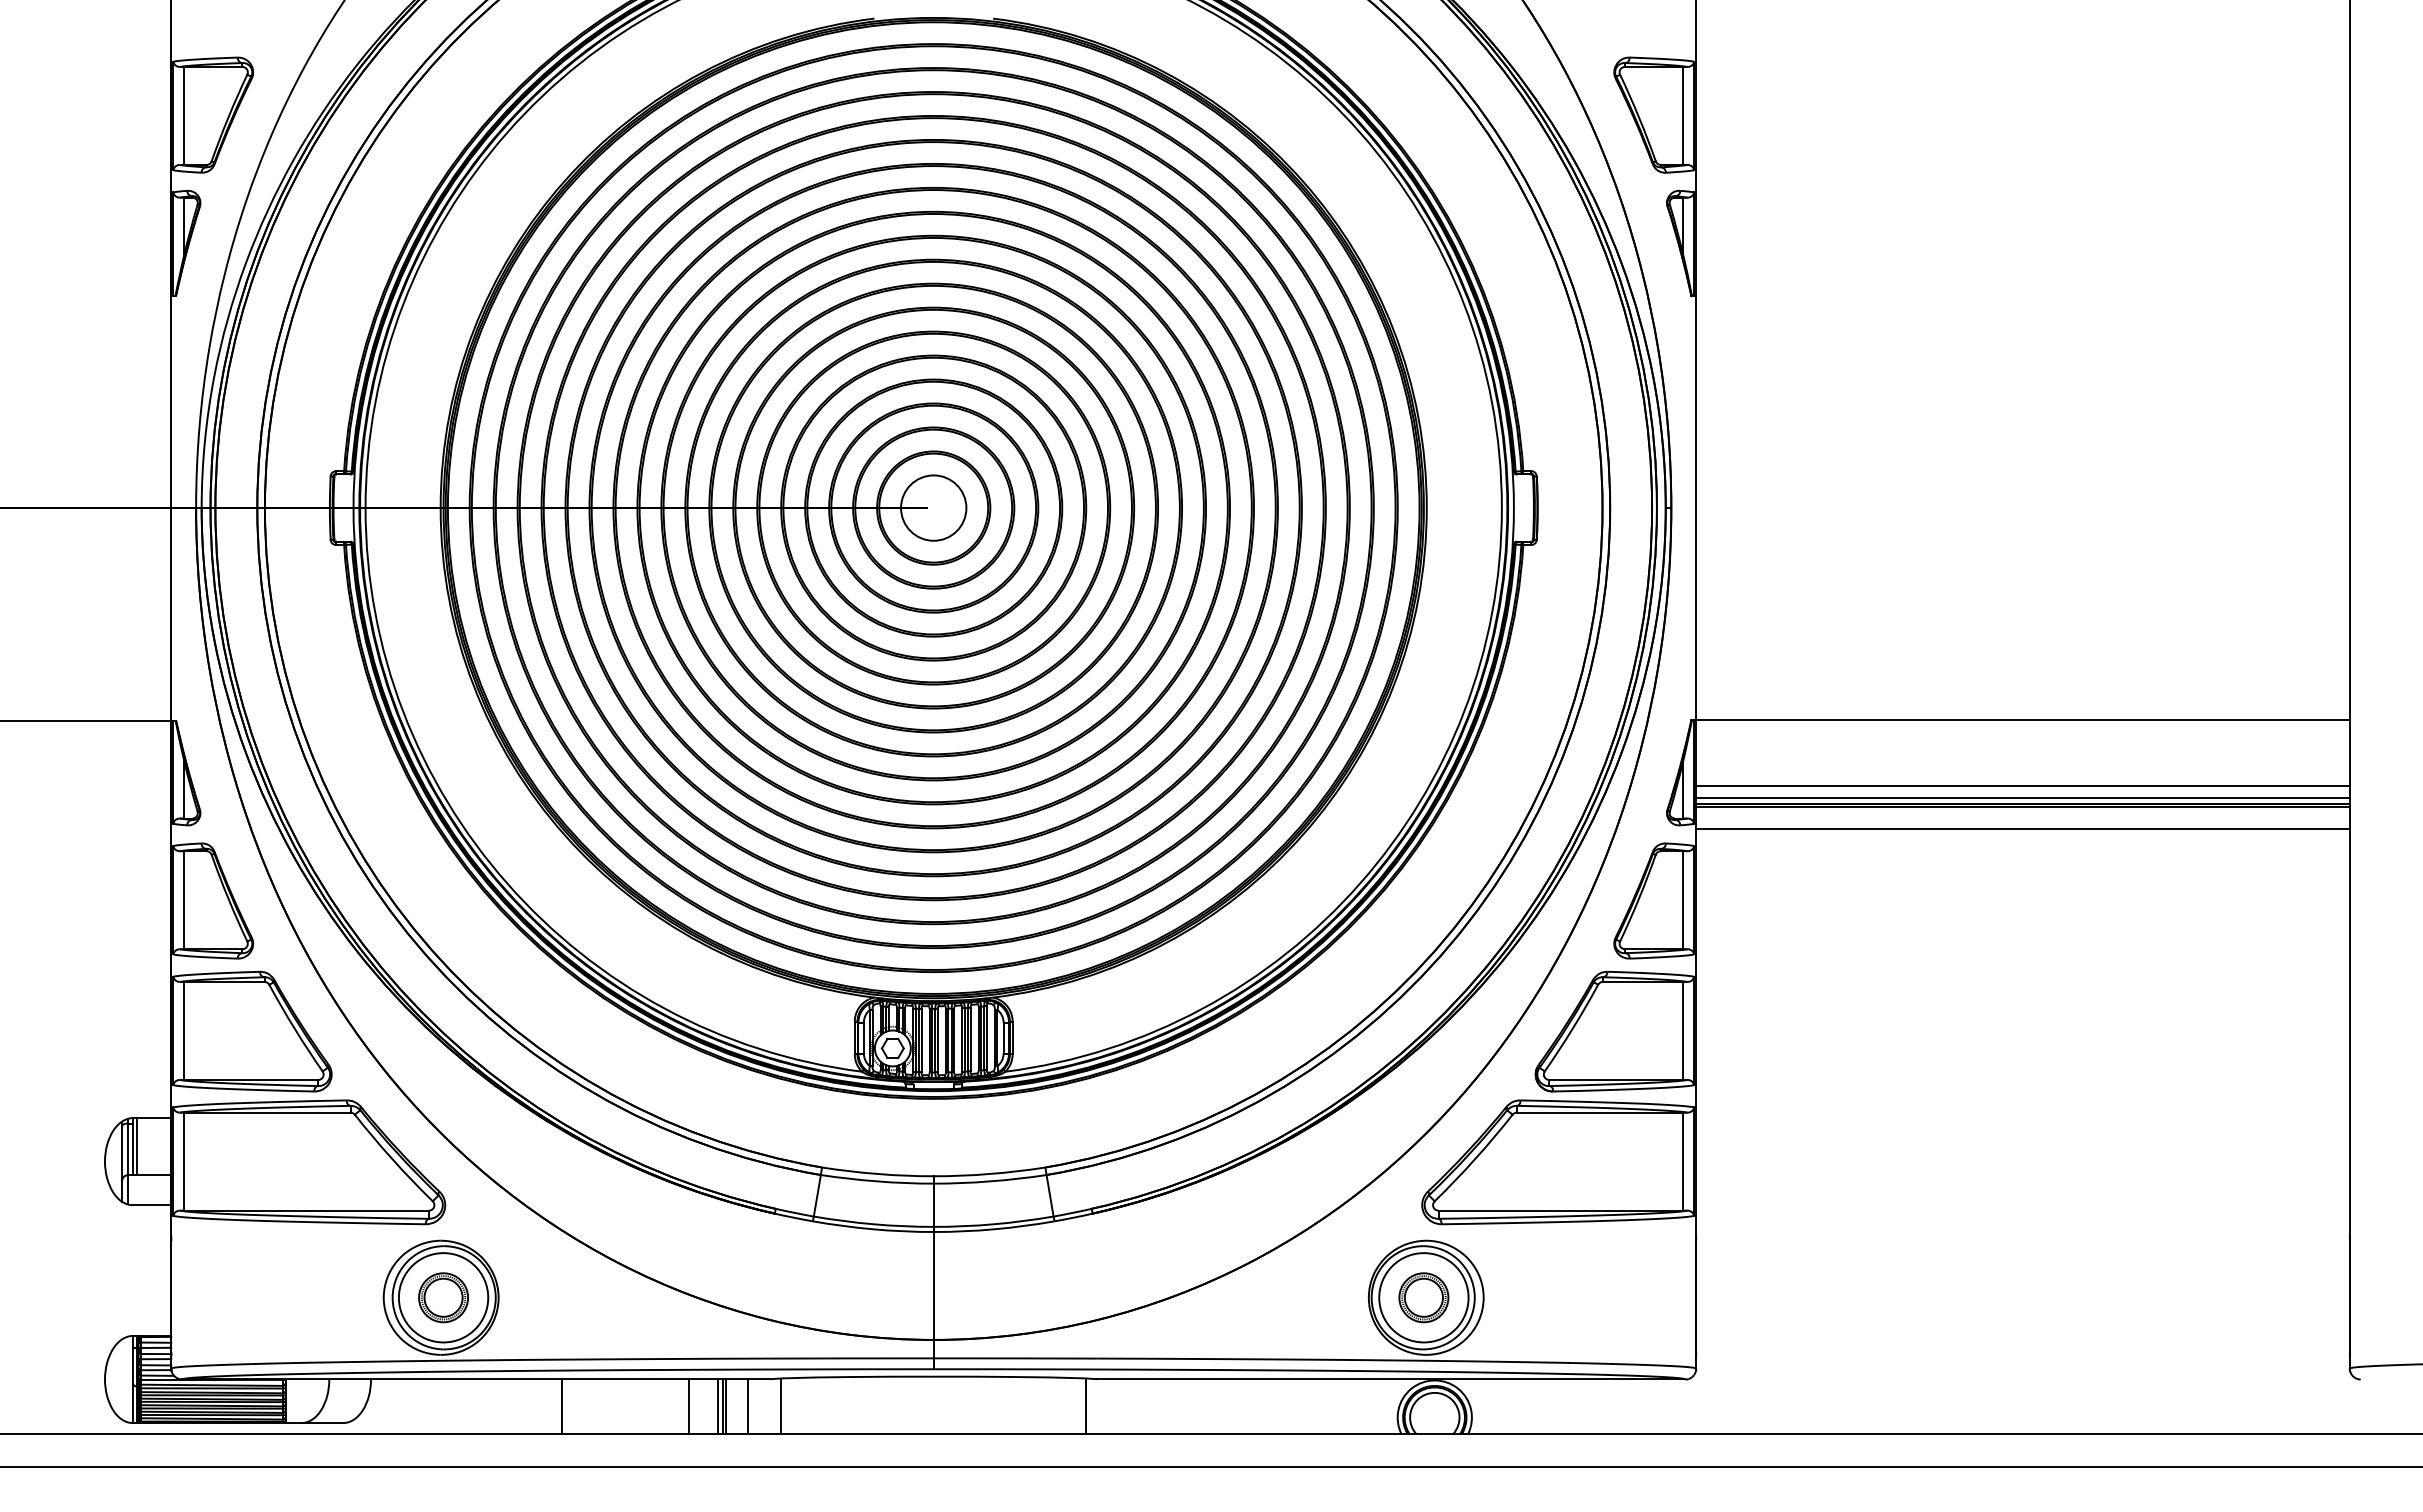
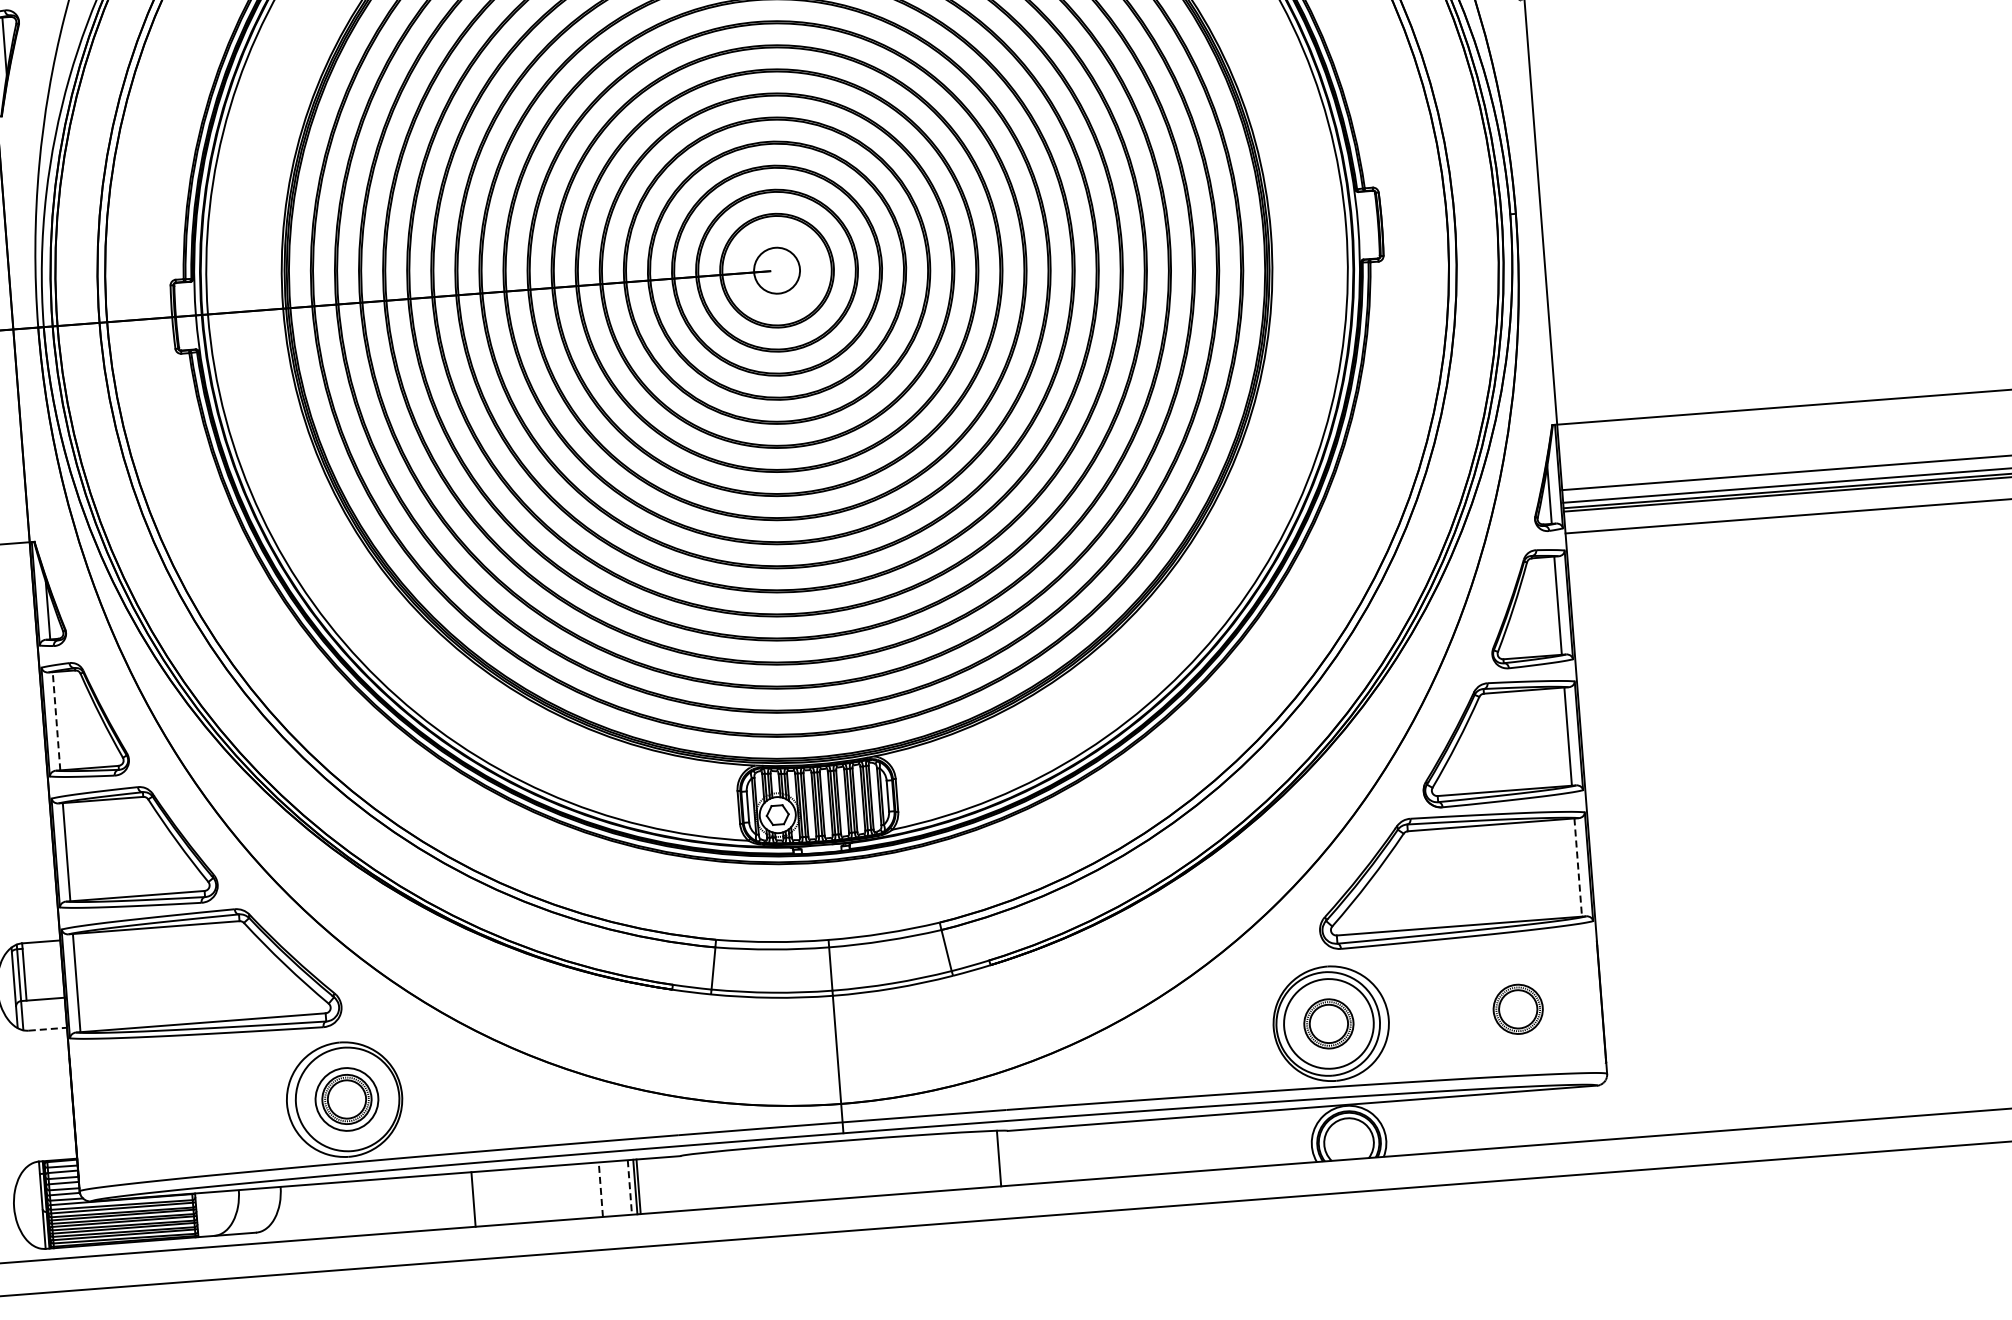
circle: (933, 507) -> (776, 270), size x0.7
line: (184, 899) -> (56, 720), solid -> dashed
line: (136, 1146) -> (27, 971), removed
line: (1683, 1162) -> (1578, 868), solid -> dashed
line: (152, 1205) -> (48, 1029), solid -> dashed
circle: (443, 1297) -> (346, 1099), size x0.7
part: (1612, 1297) -> (1517, 1009), added
line: (781, 1405) -> (693, 1181), removed
line: (688, 1406) -> (600, 1189), solid -> dashed
line: (748, 1406) -> (660, 1184), removed
line: (717, 1407) -> (629, 1188), solid -> dashed

